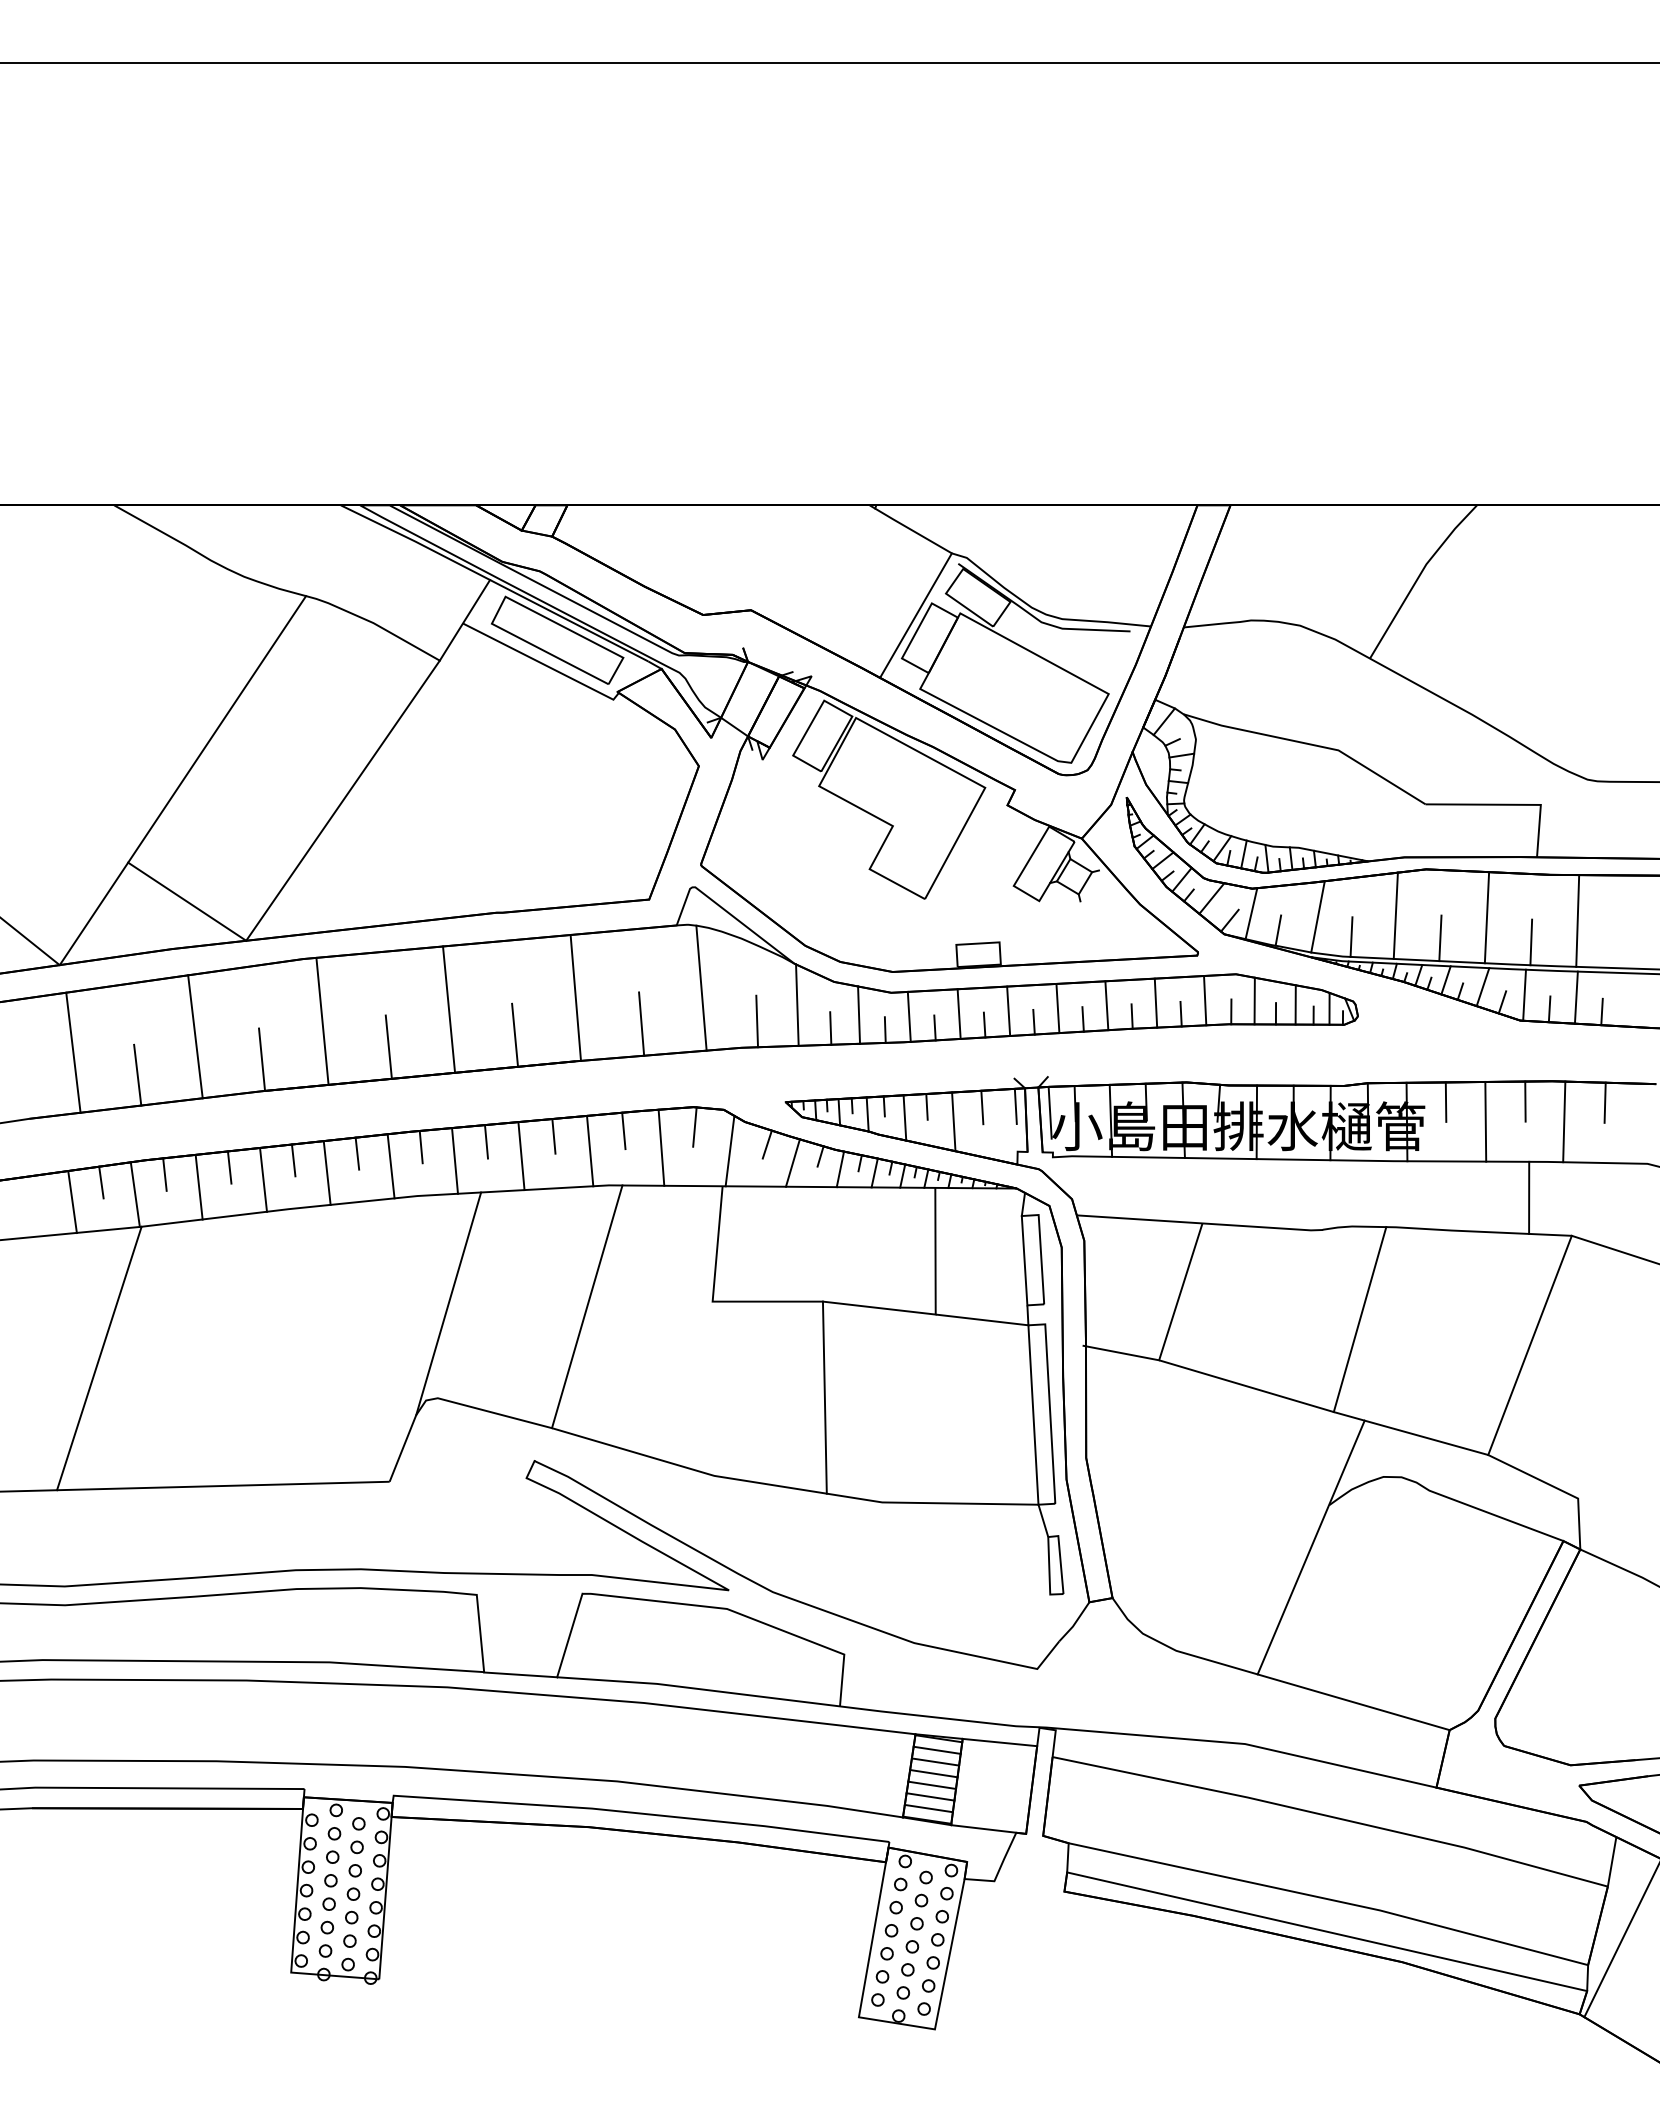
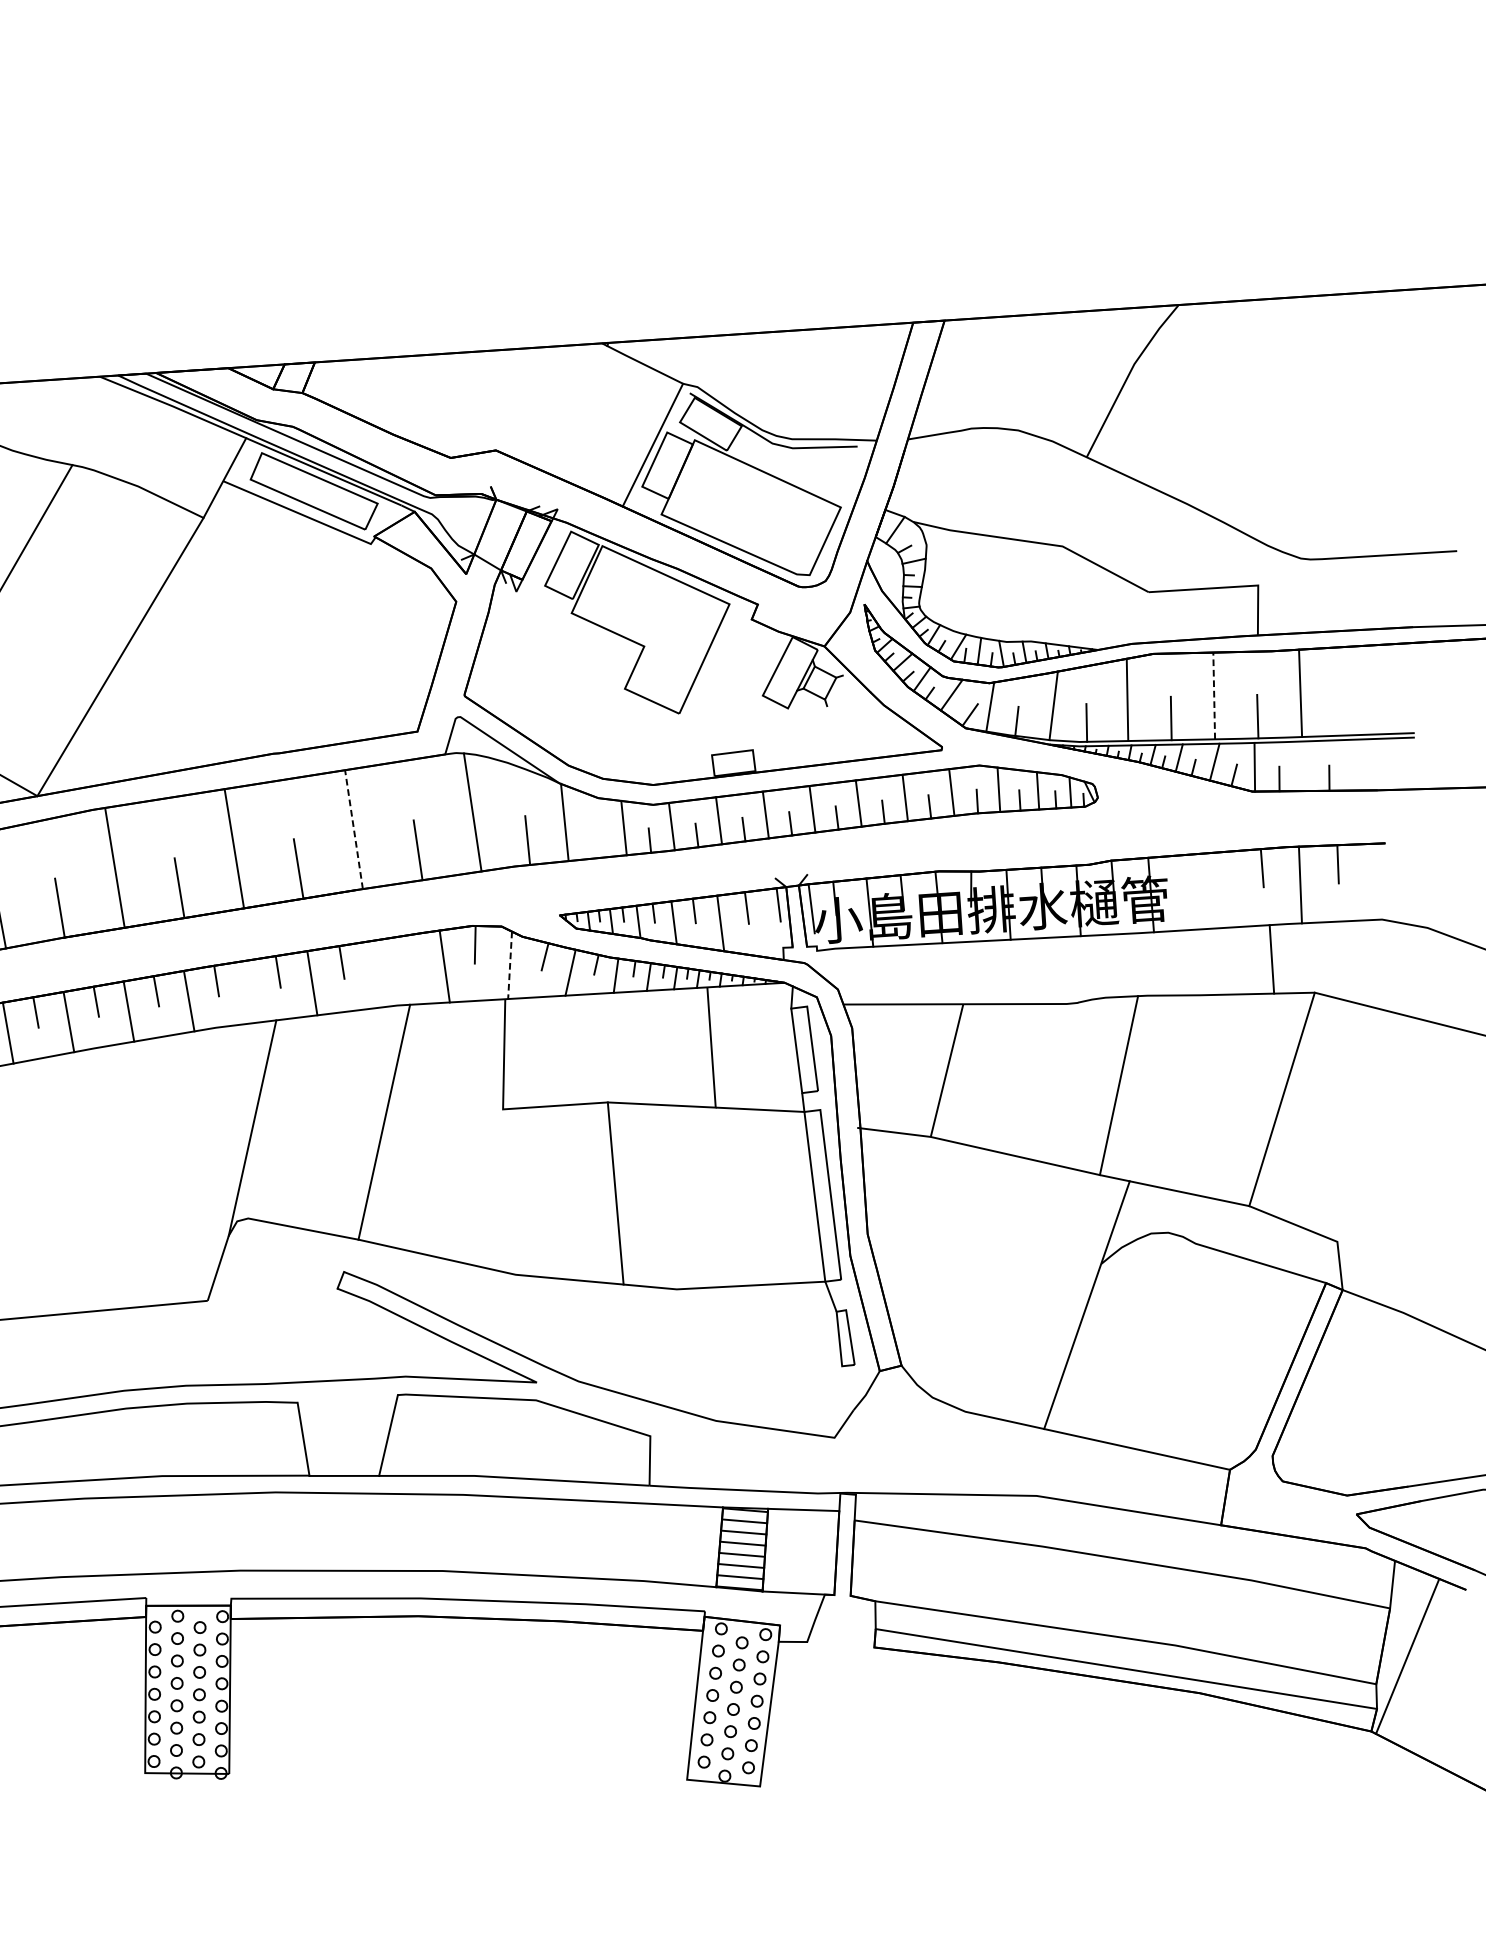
line: (1486, 917) -> (1213, 695), solid -> dashed
line: (575, 997) -> (353, 829), solid -> dashed
line: (1575, 997) -> (1303, 766), removed
line: (830, 1028) -> (597, 842), removed
line: (1445, 1101) -> (1186, 873), removed
line: (1485, 1121) -> (1225, 889), removed
line: (623, 1130) -> (407, 952), removed
line: (590, 1150) -> (377, 973), removed
line: (729, 1151) -> (509, 965), solid -> dashed
line: (454, 1160) -> (249, 991), removed

